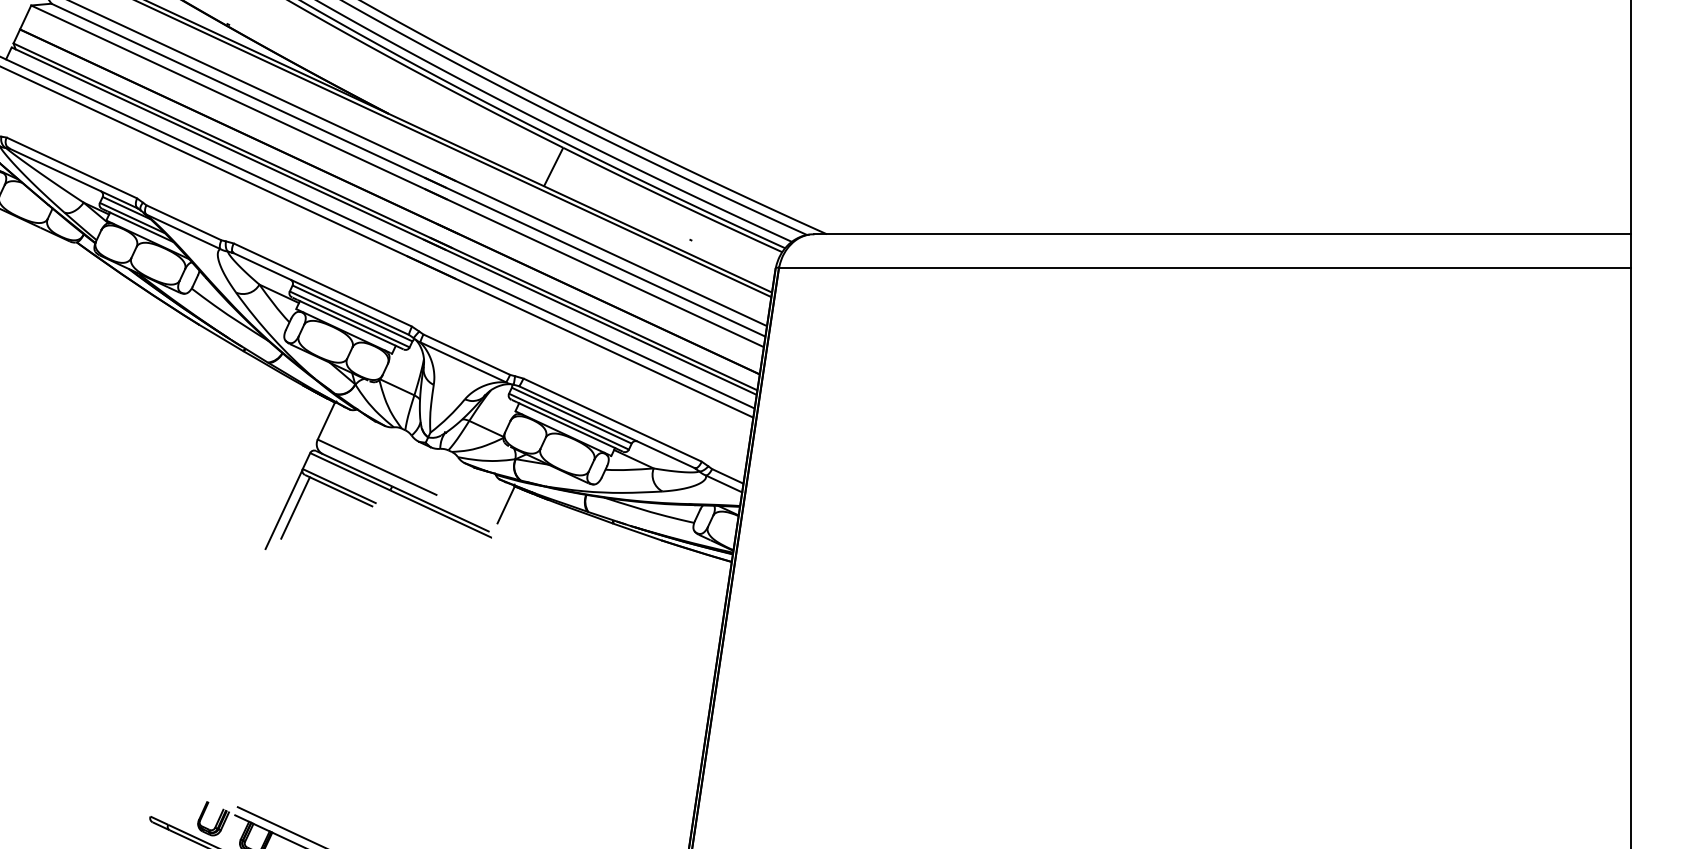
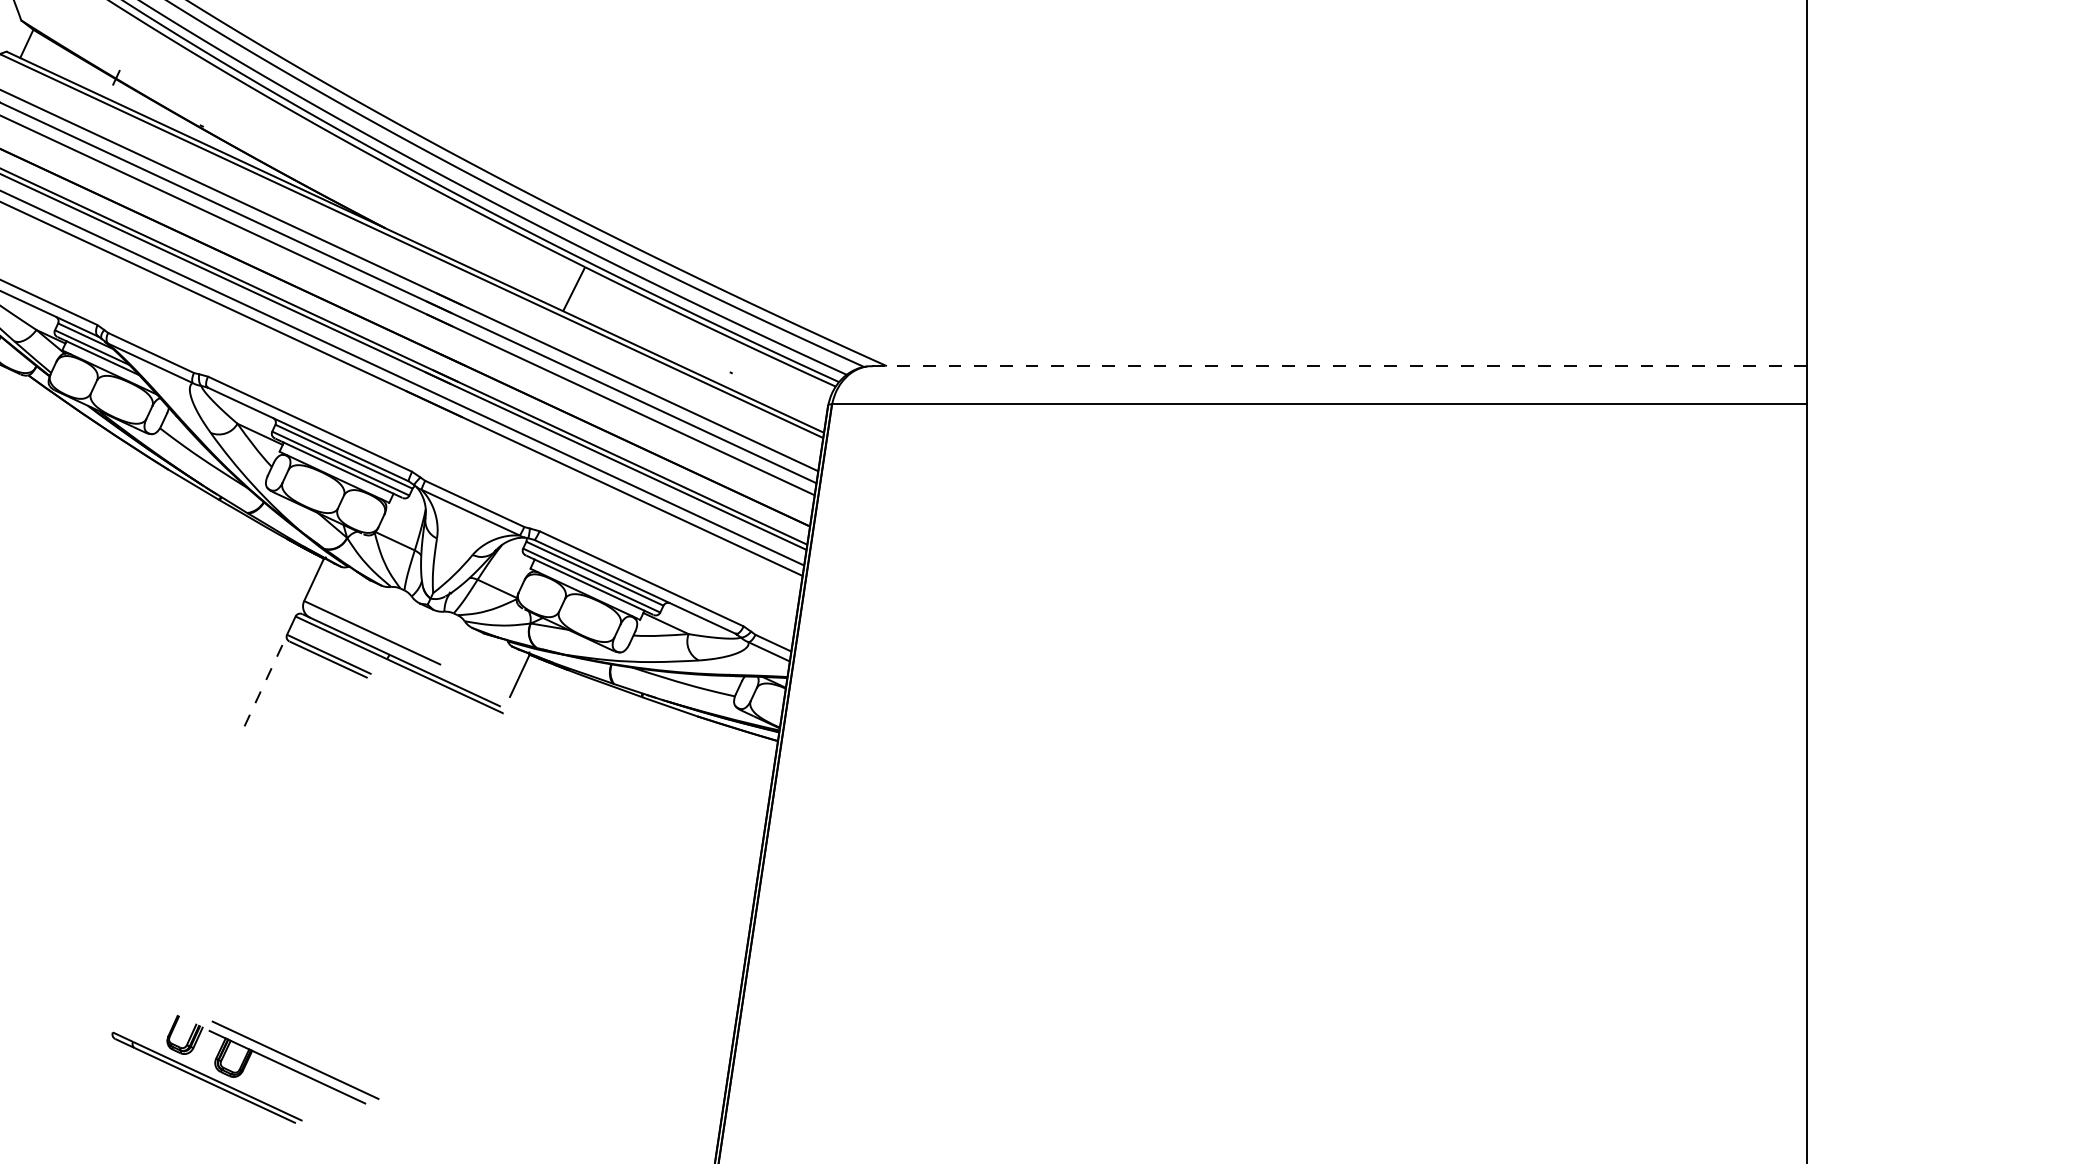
line: (1222, 234) -> (1339, 366), solid -> dashed
line: (295, 508) -> (278, 679), removed
line: (283, 509) -> (265, 681), solid -> dashed

